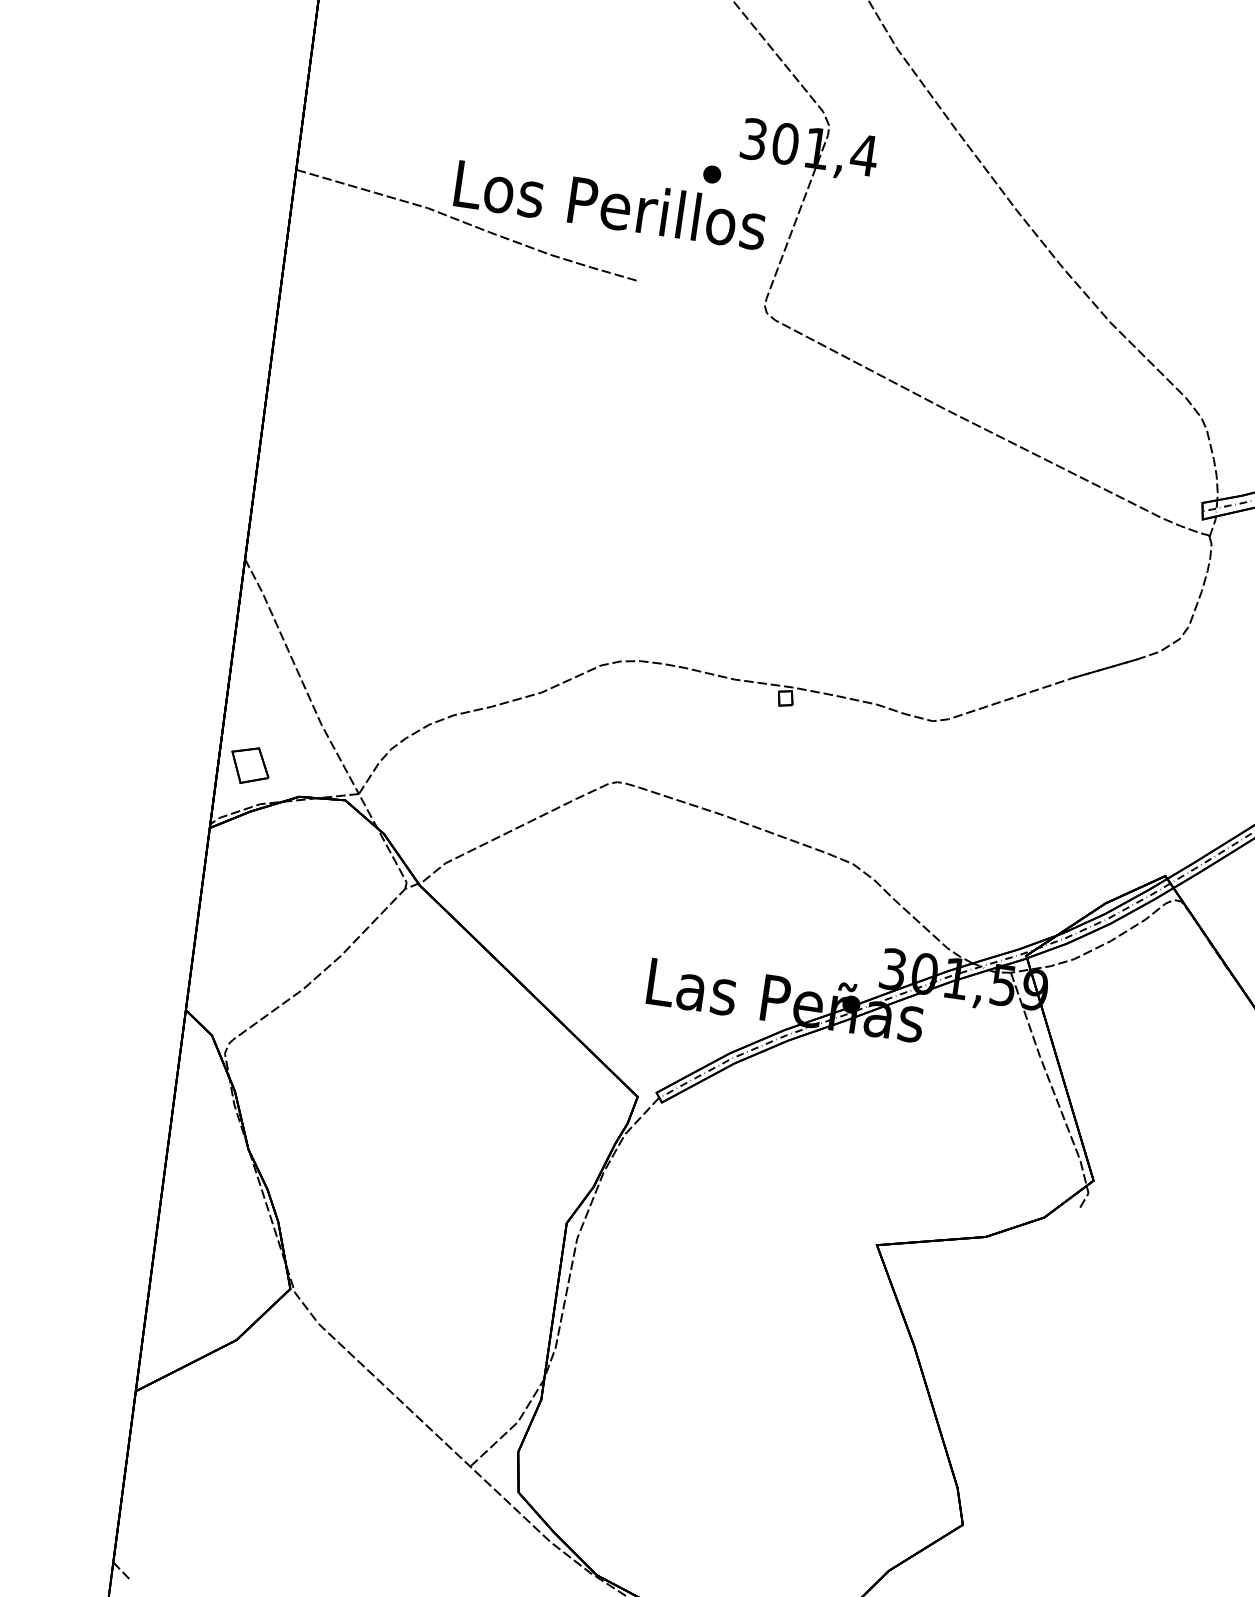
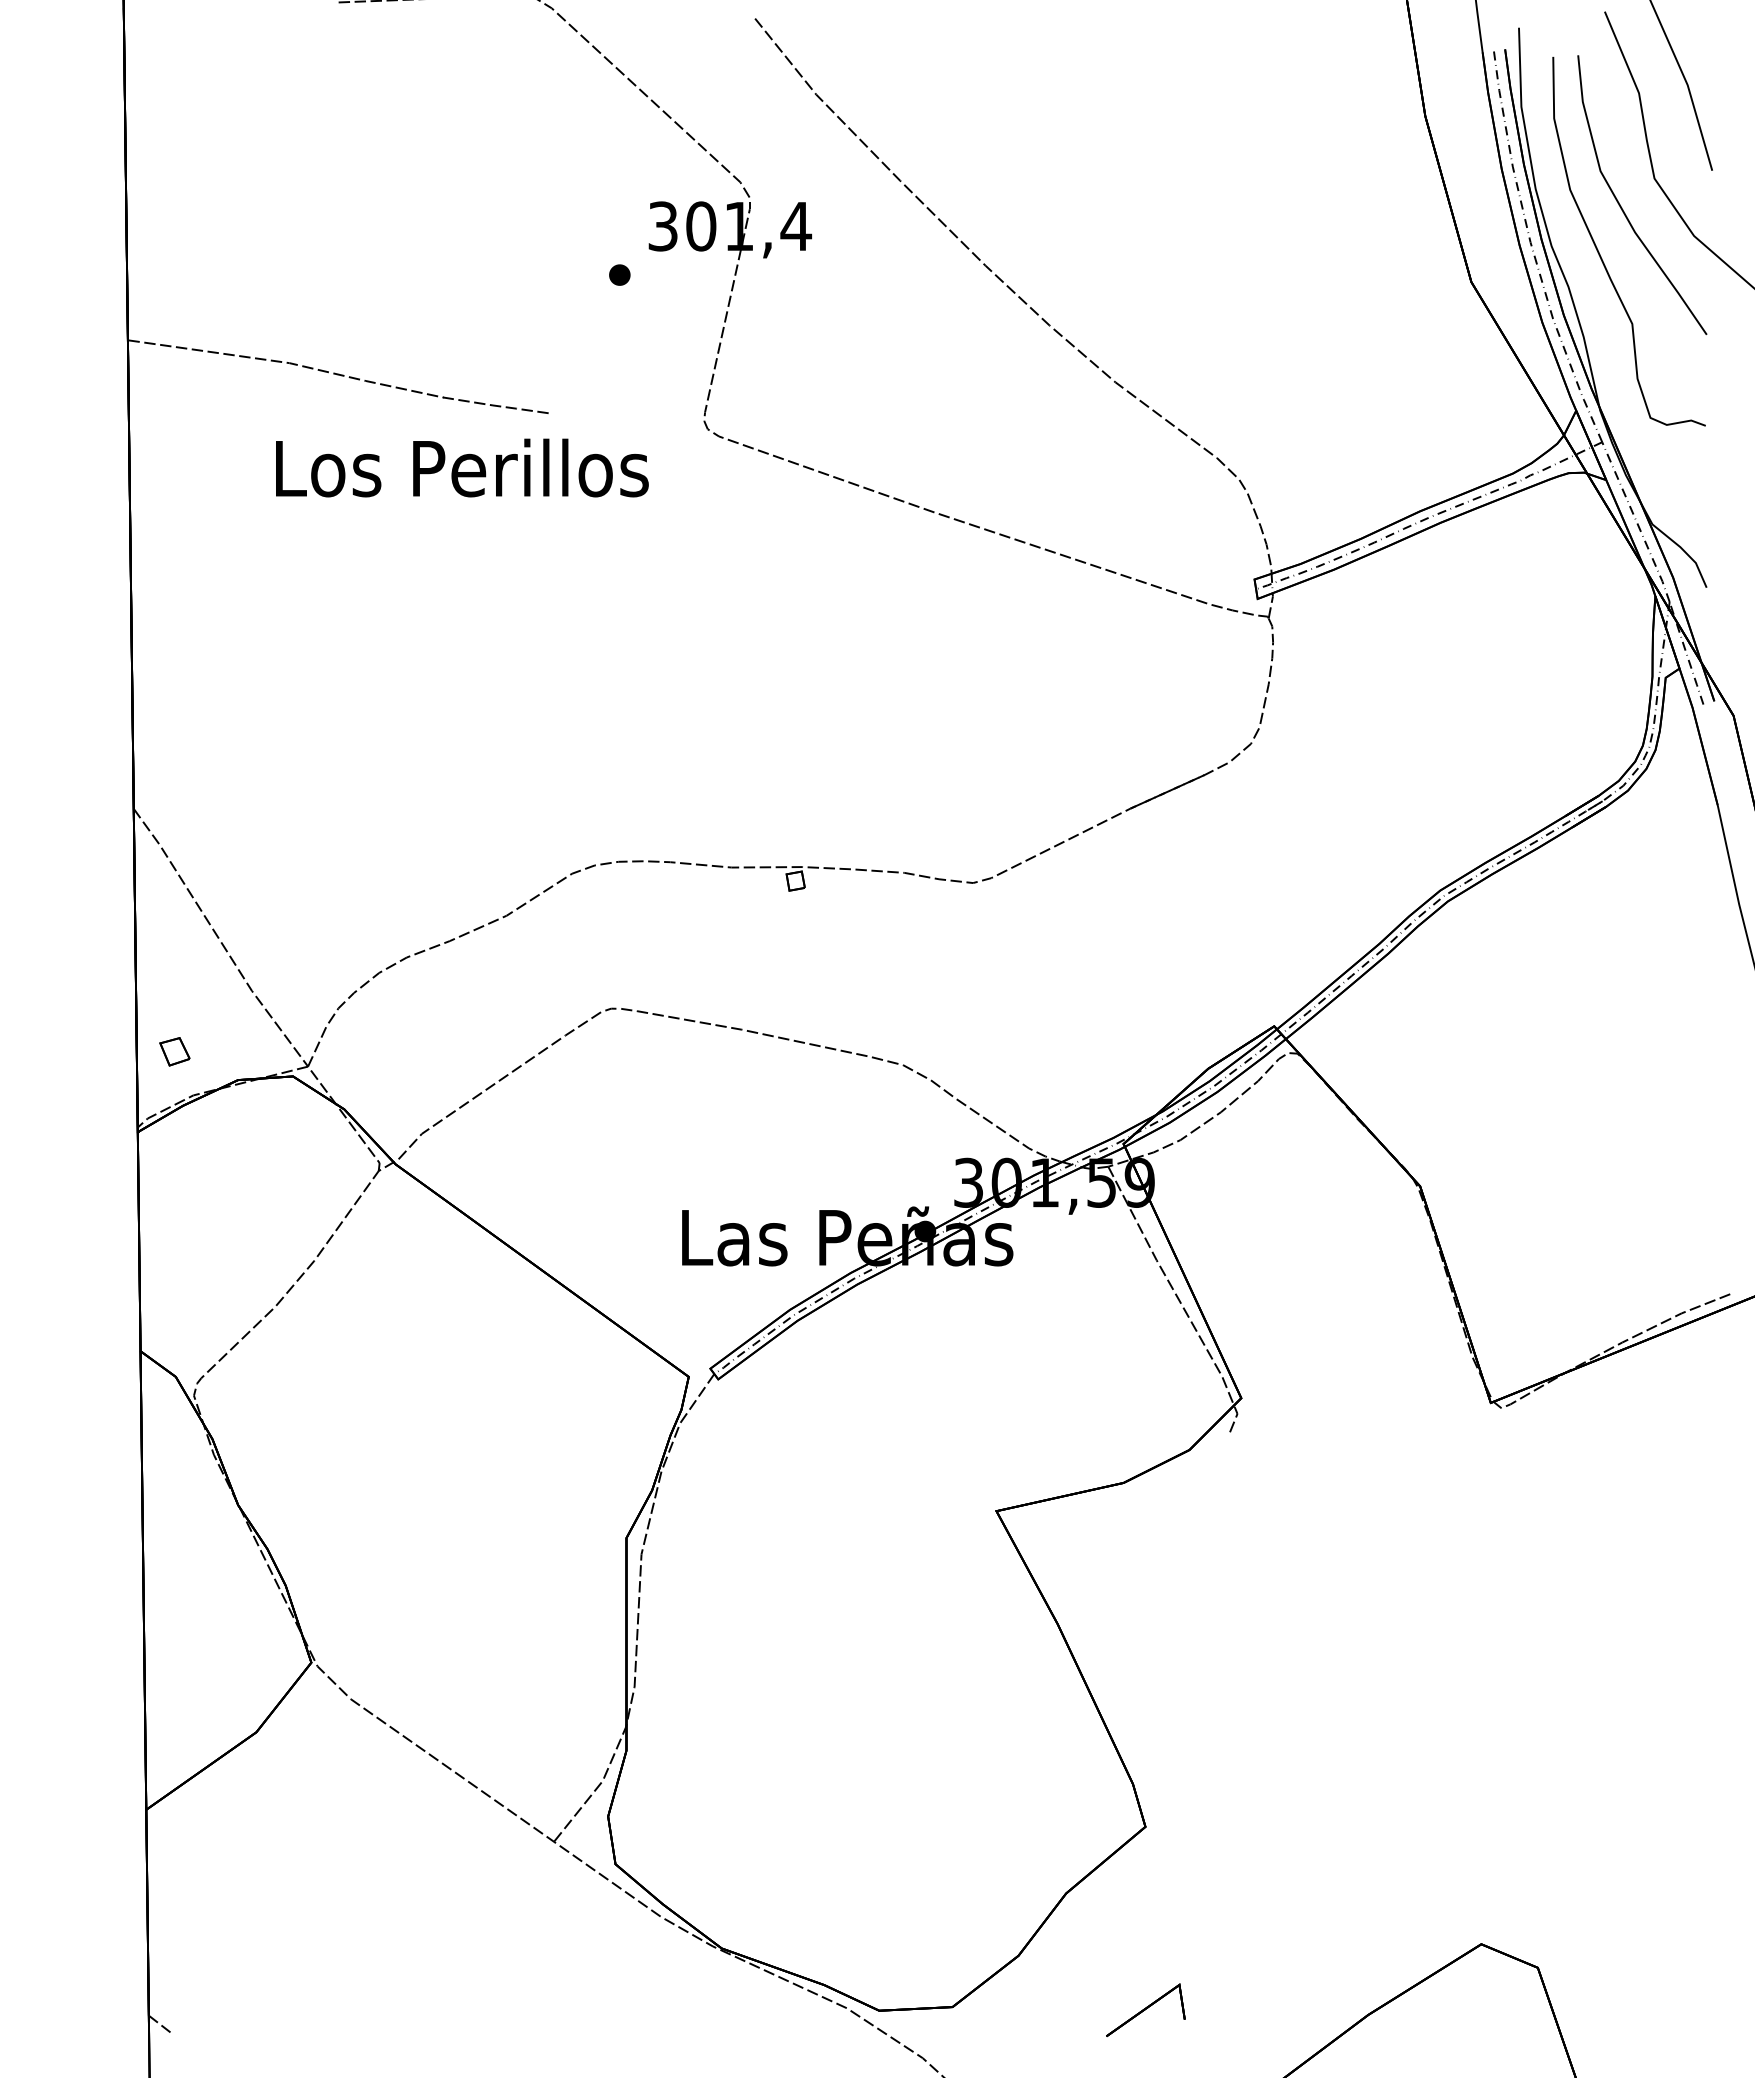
text: (611, 204) -> (462, 467), moved
part: (249, 765) -> (174, 1051), size x0.62

